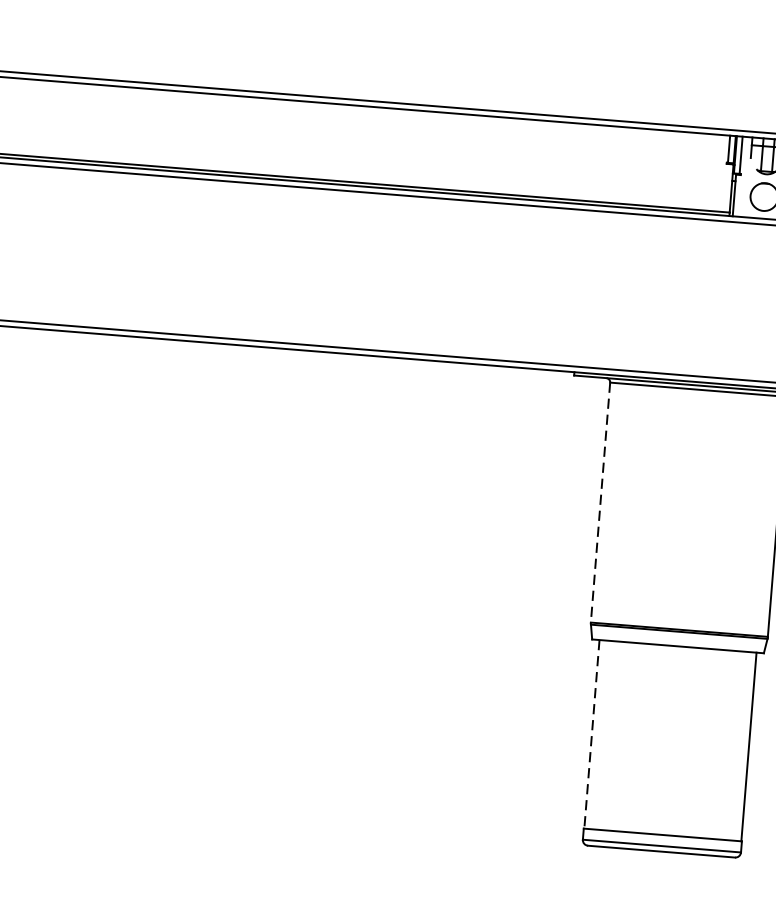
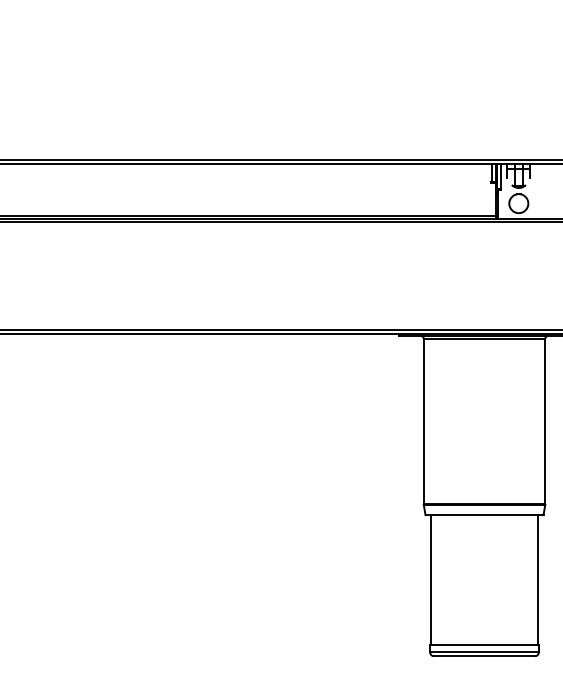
line: (600, 502) -> (423, 421), dashed -> solid
line: (591, 733) -> (430, 579), dashed -> solid

